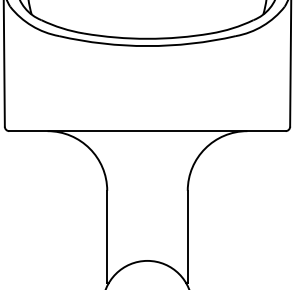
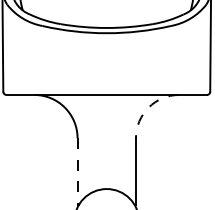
arc: (205, 148) -> (148, 107), solid -> dashed
line: (107, 237) -> (77, 172), solid -> dashed

